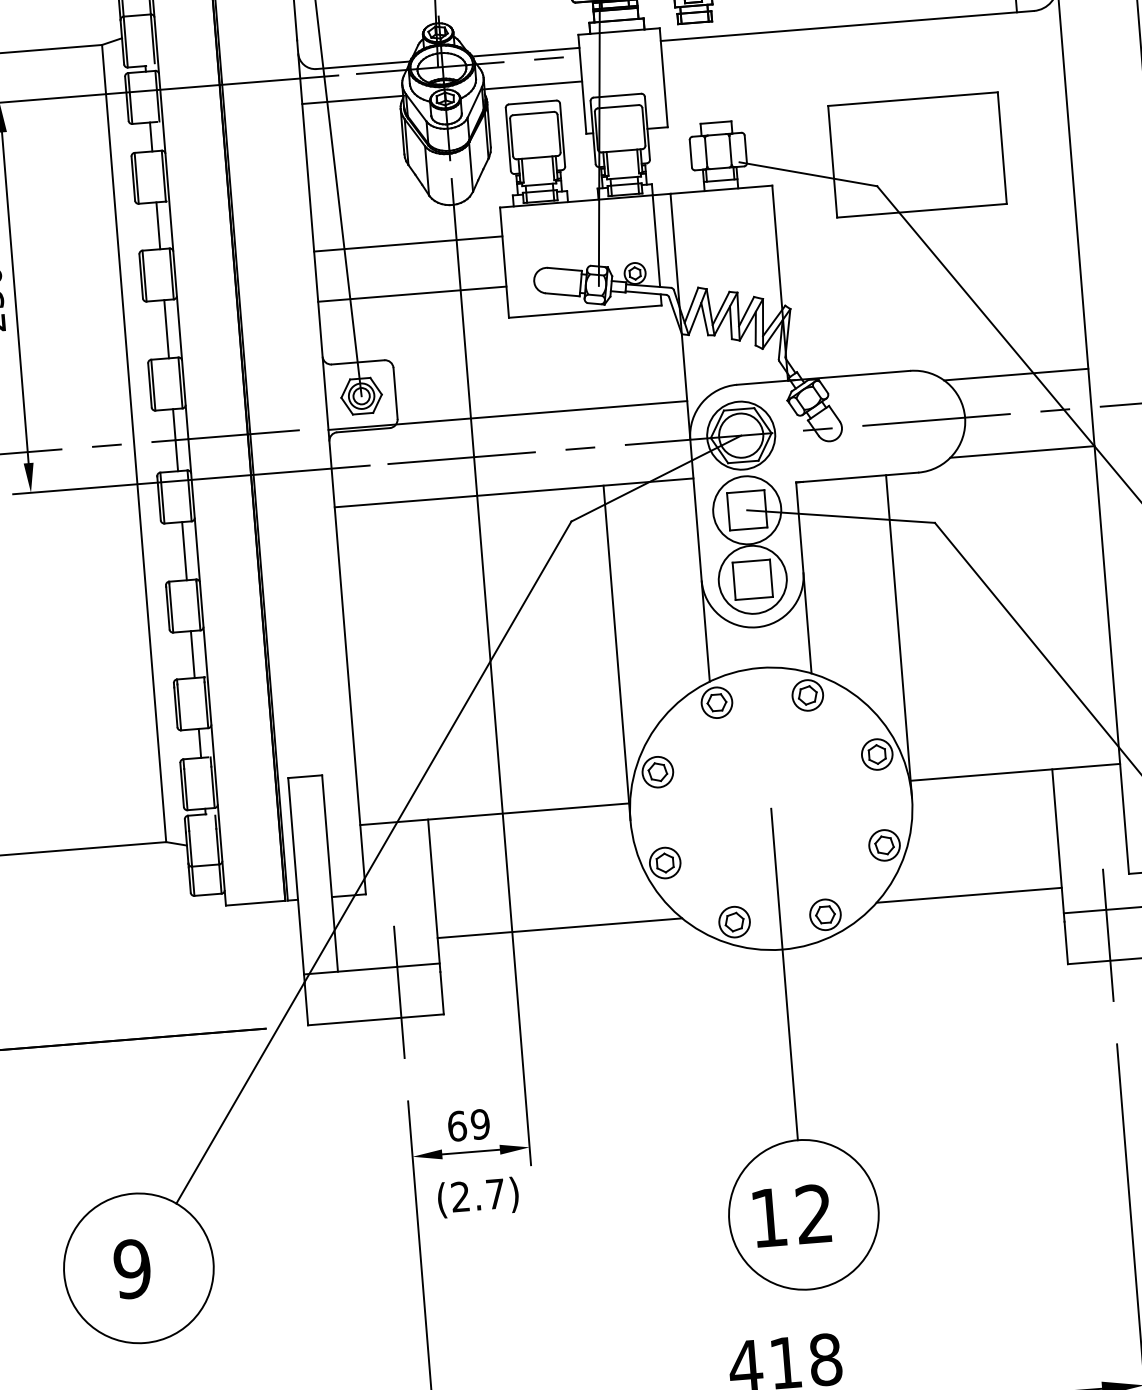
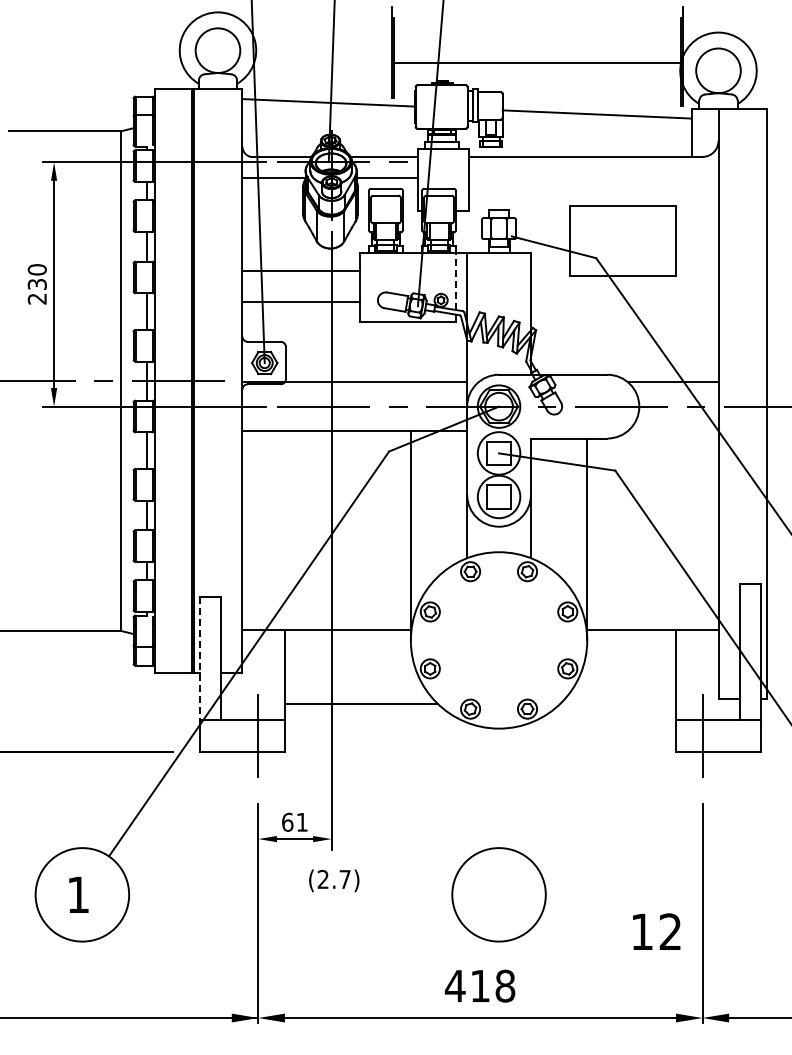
line: (657, 241) -> (456, 281), solid -> dashed
line: (1022, 451) -> (673, 430), removed
line: (295, 879) -> (199, 660), solid -> dashed
line: (968, 895) -> (617, 704), removed
line: (785, 974) -> (499, 744), removed
text: (479, 1123) -> (301, 821), 69 -> 61
text: (478, 1197) -> (334, 880), moved
text: (791, 1215) -> (656, 931), moved
text: (132, 1268) -> (78, 894), 9 -> 1

